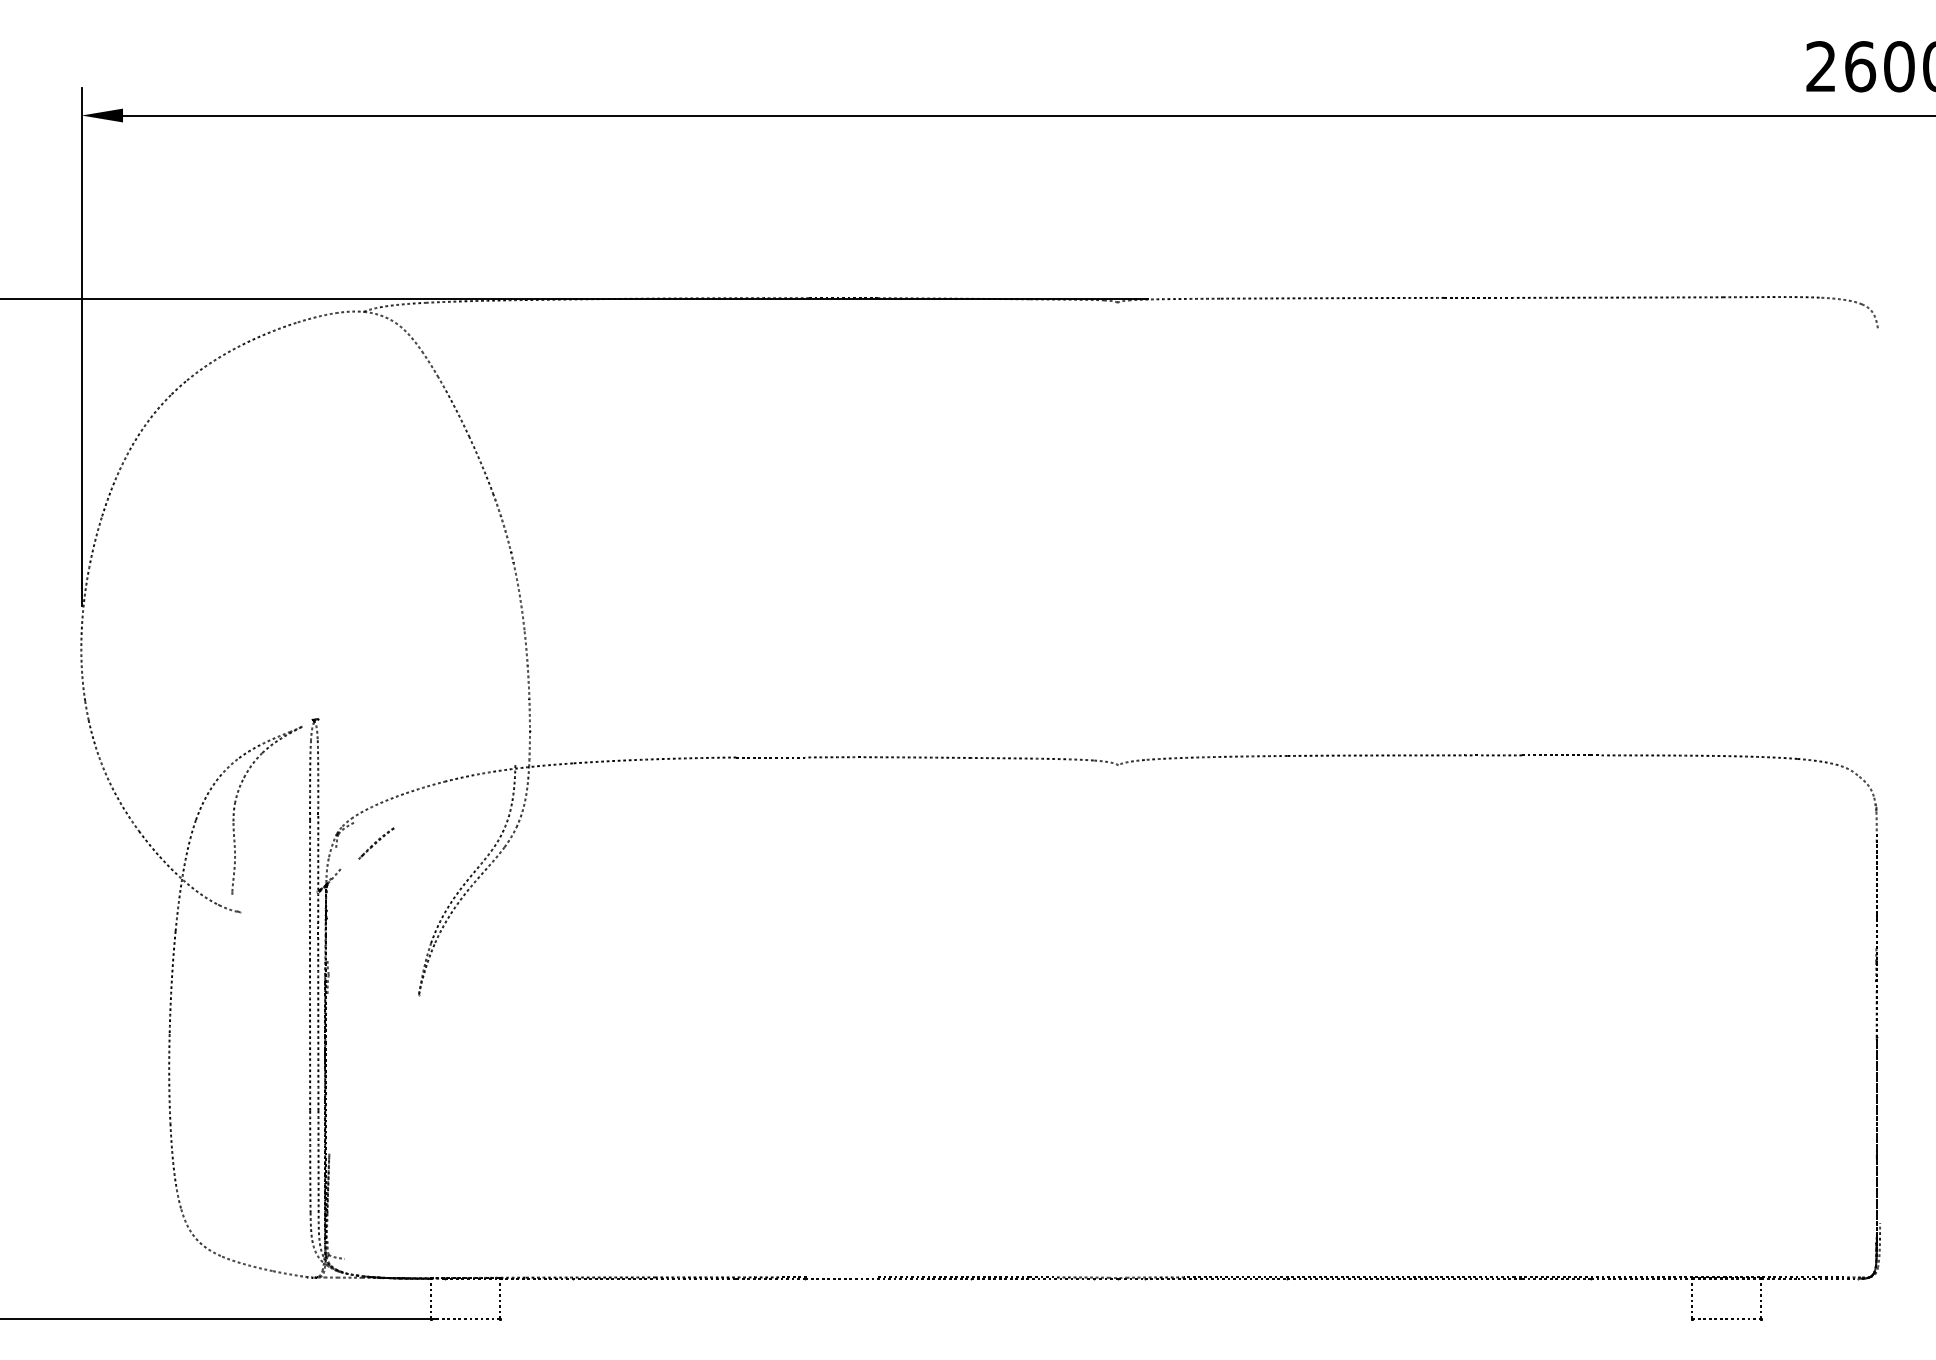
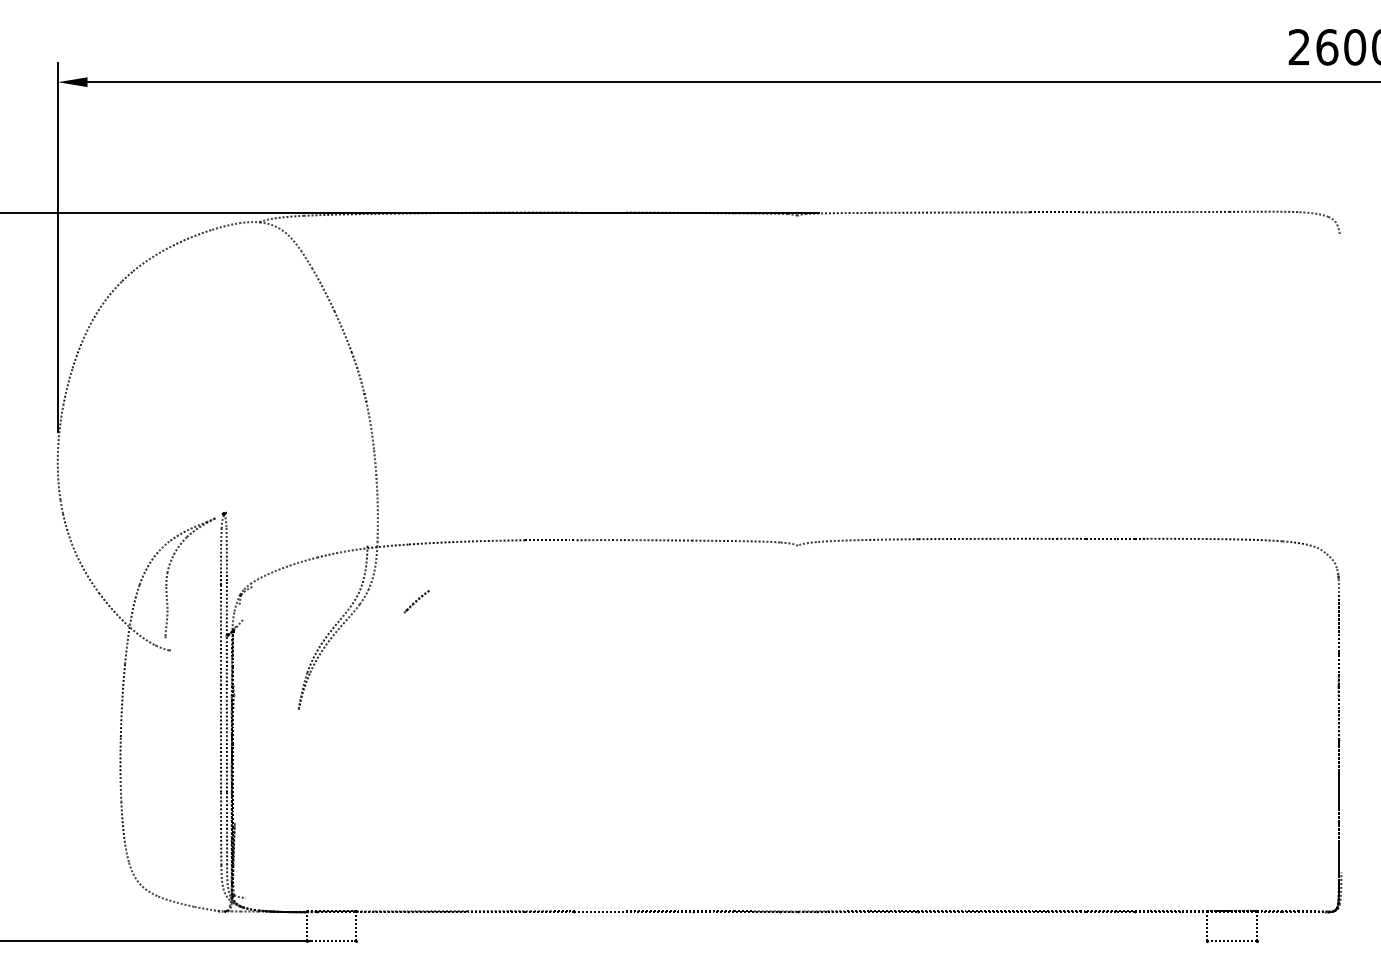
part: (376, 843) -> (416, 601), moved

